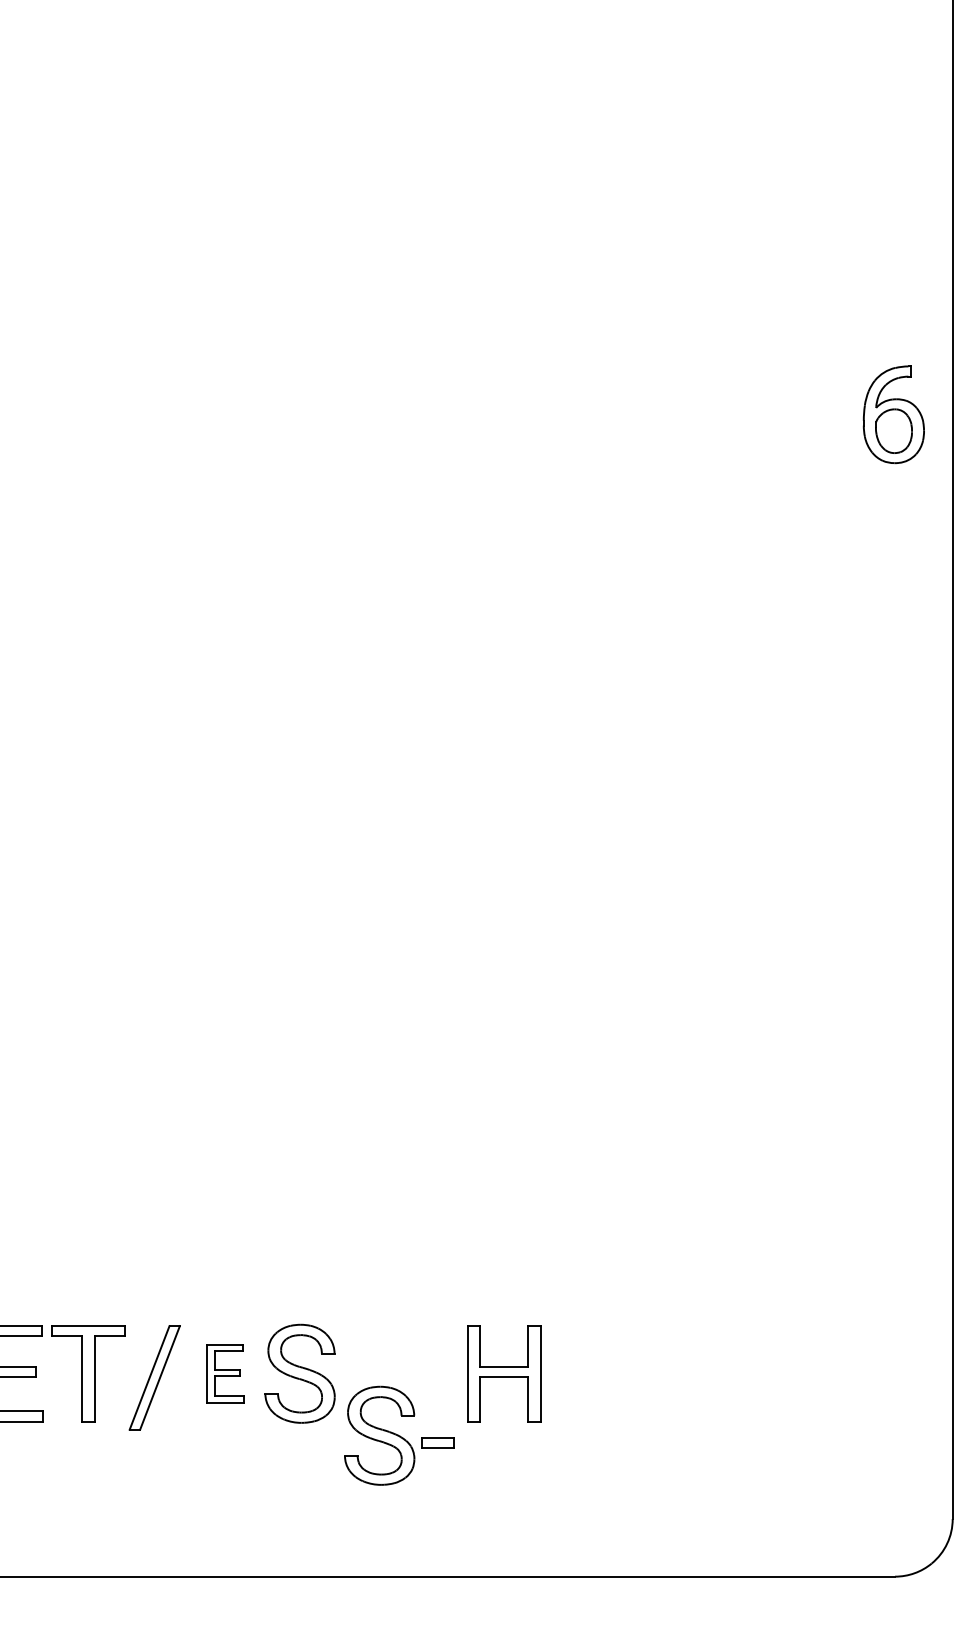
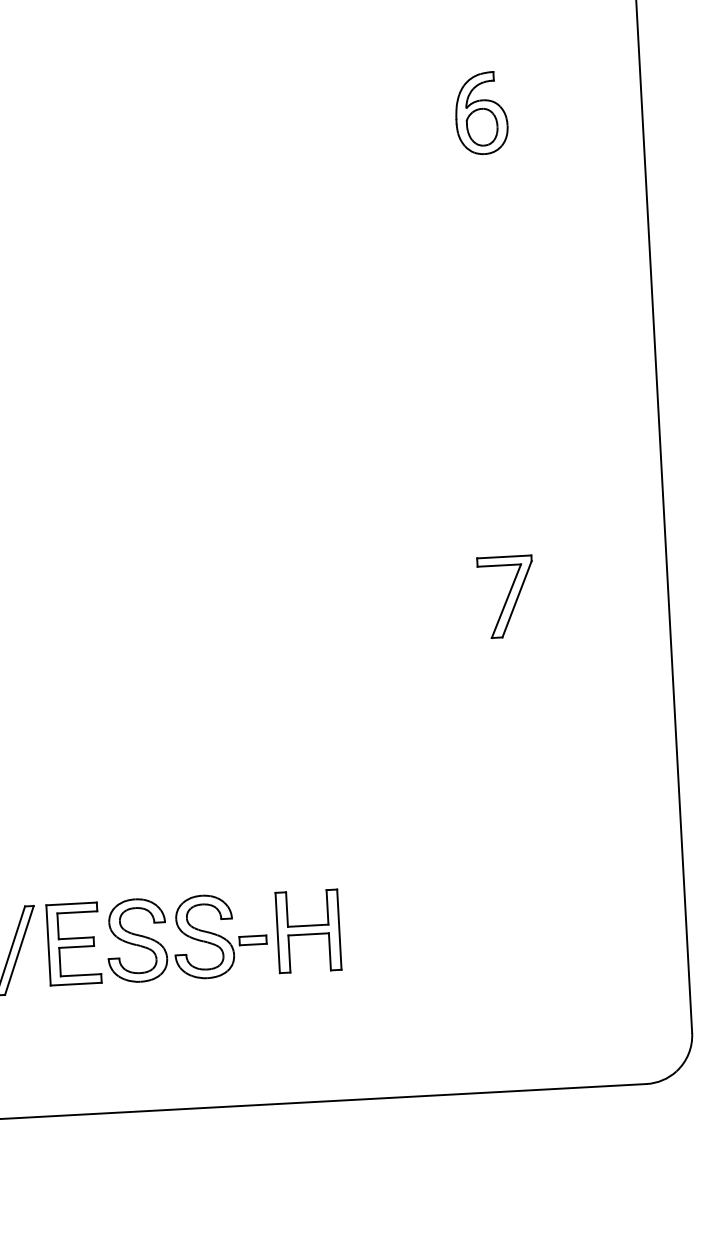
part: (893, 414) -> (481, 113), moved
part: (760, 989) -> (506, 596), added
part: (225, 1373) -> (74, 943), size x1.67
part: (399, 1435) -> (220, 935), moved

